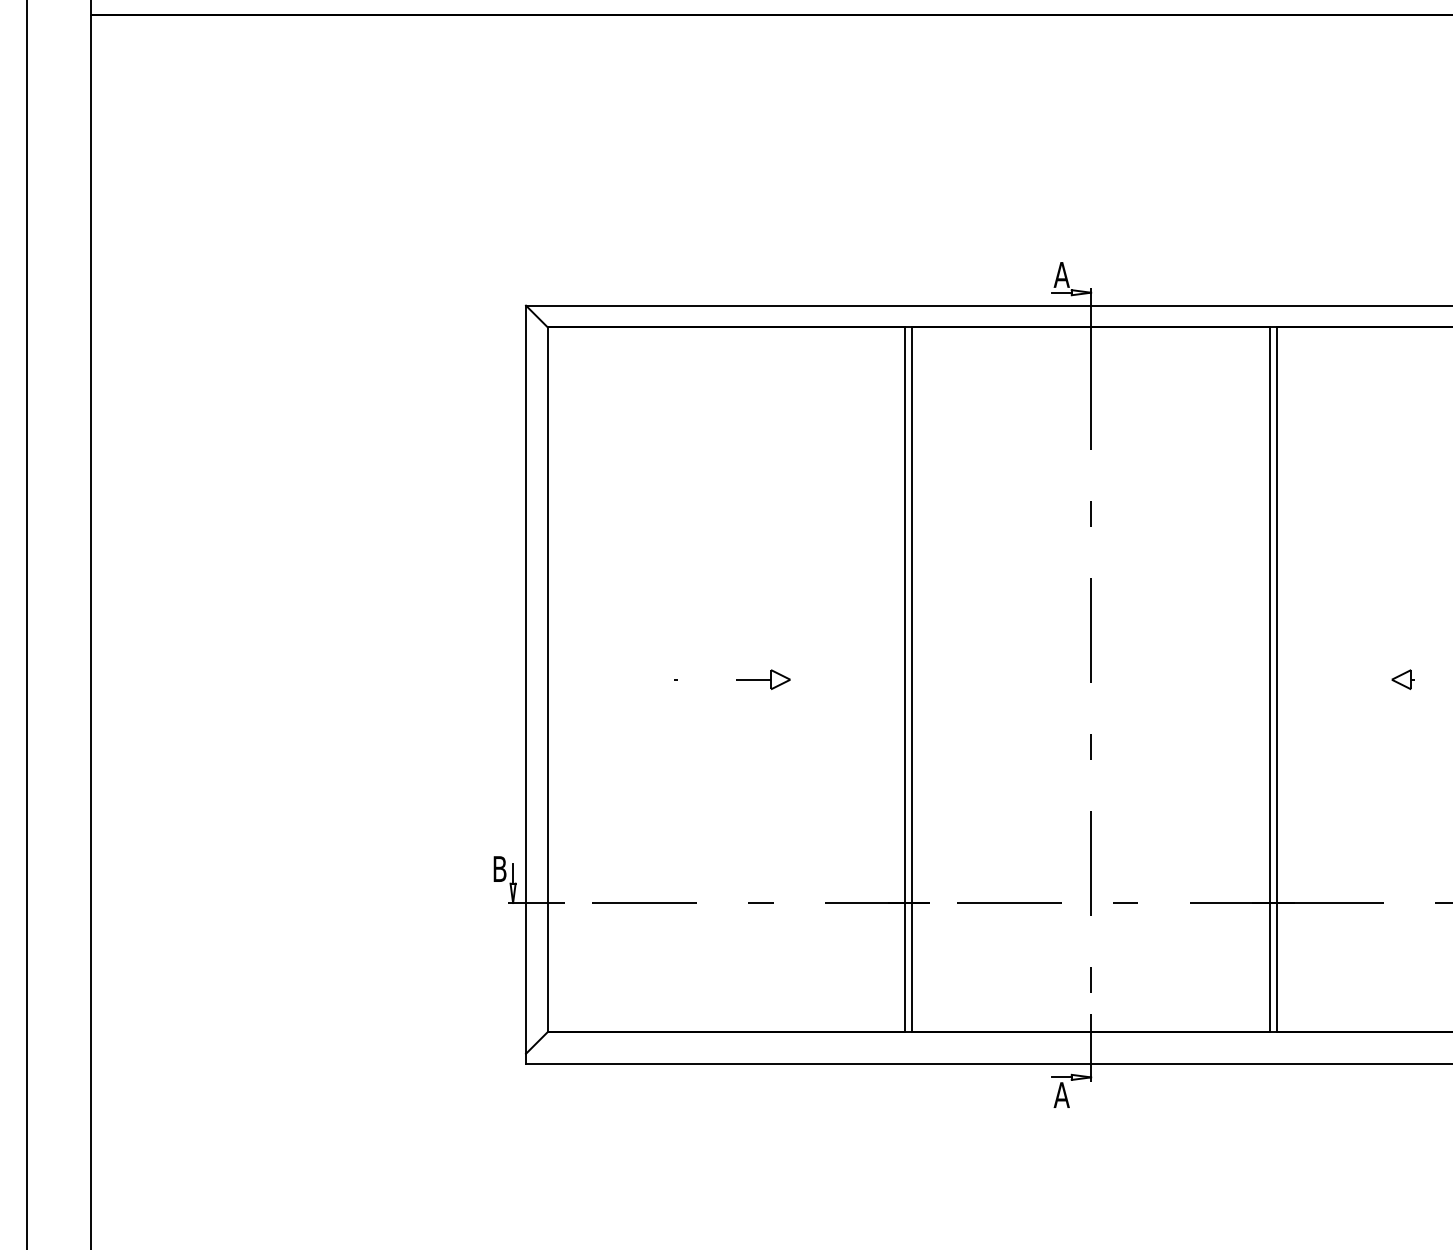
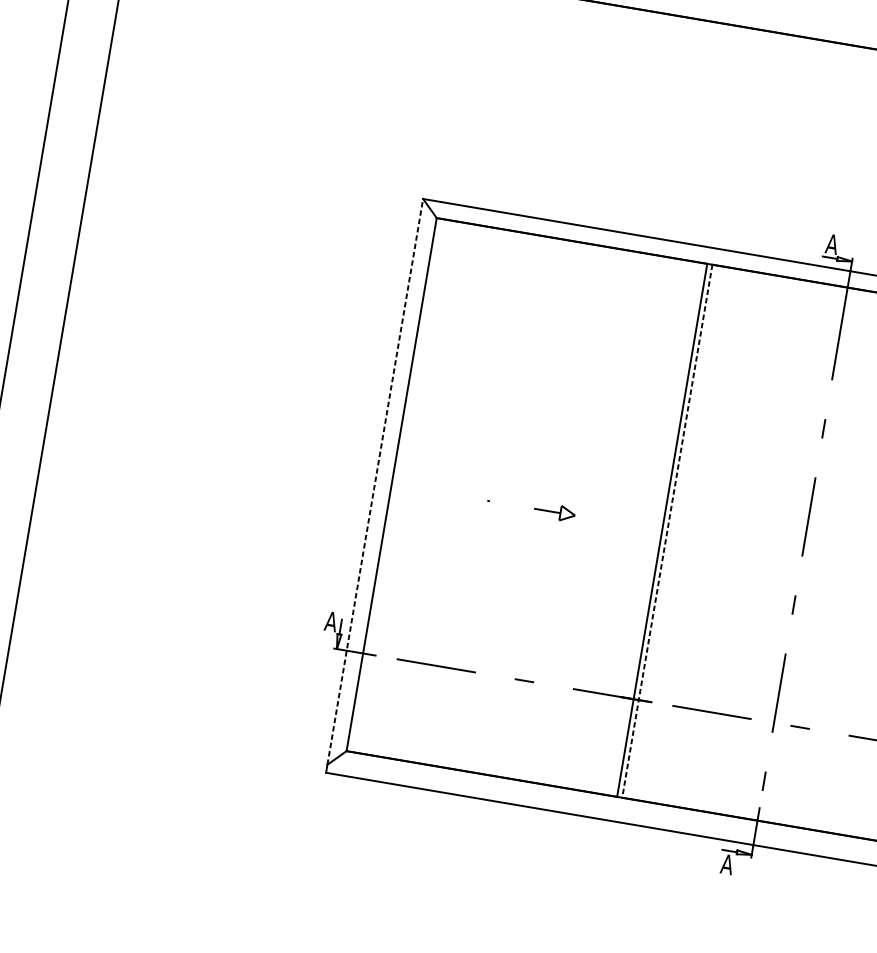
line: (526, 679) -> (375, 481), solid -> dashed
line: (912, 680) -> (667, 531), solid -> dashed
text: (499, 868) -> (331, 621), B -> A

